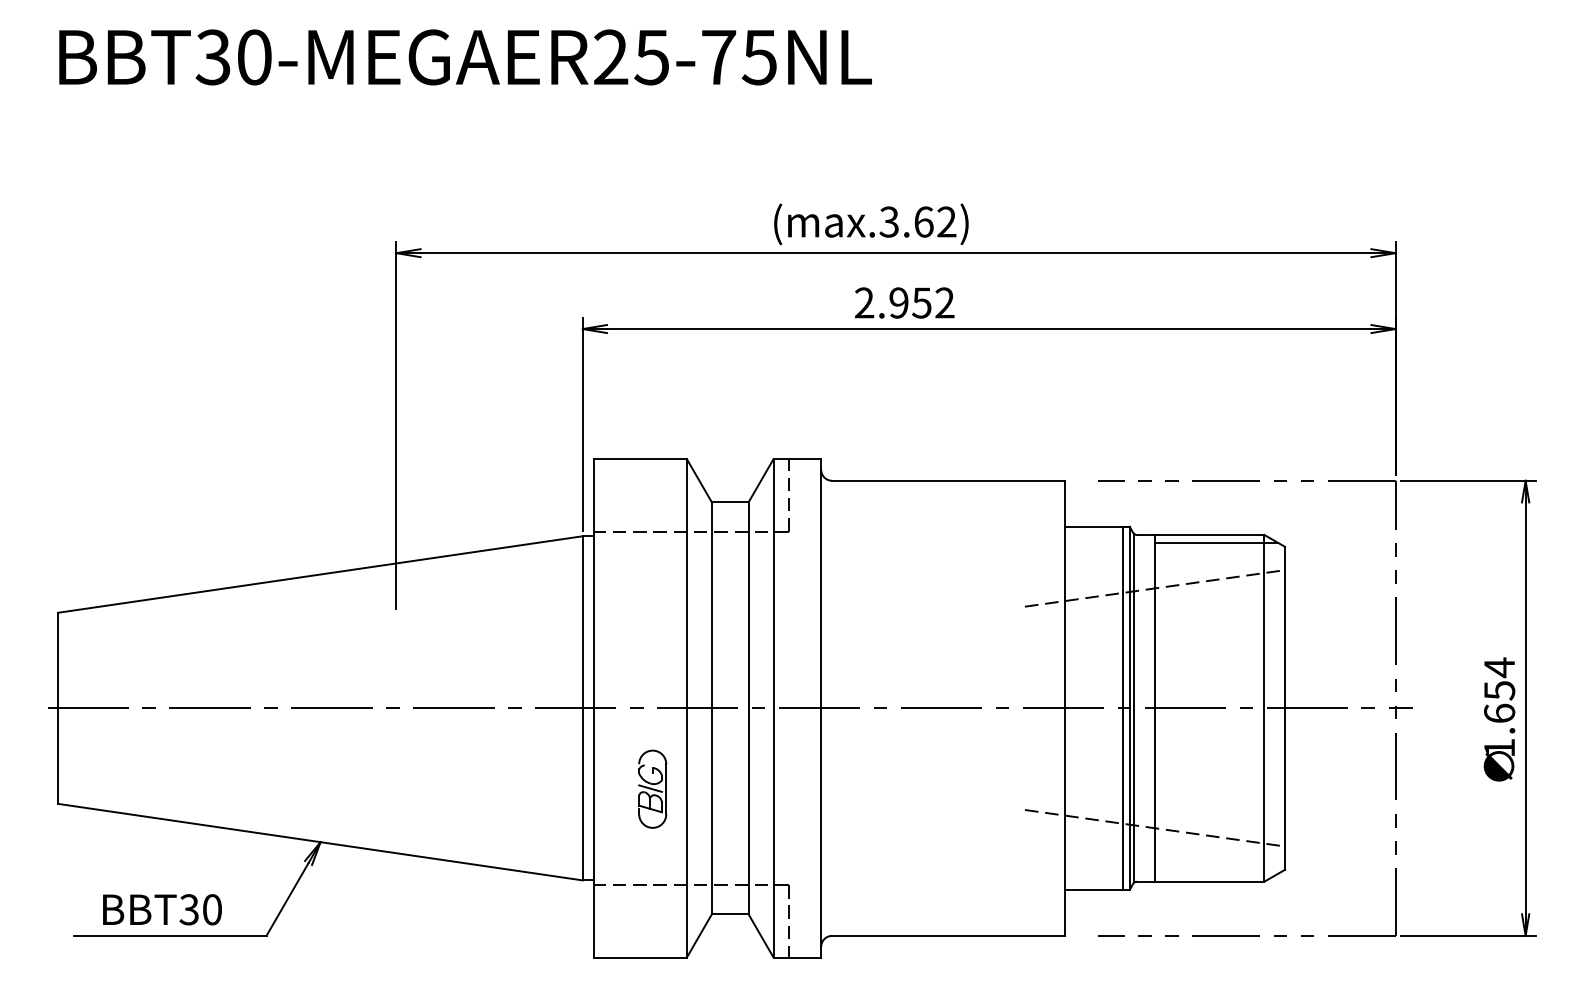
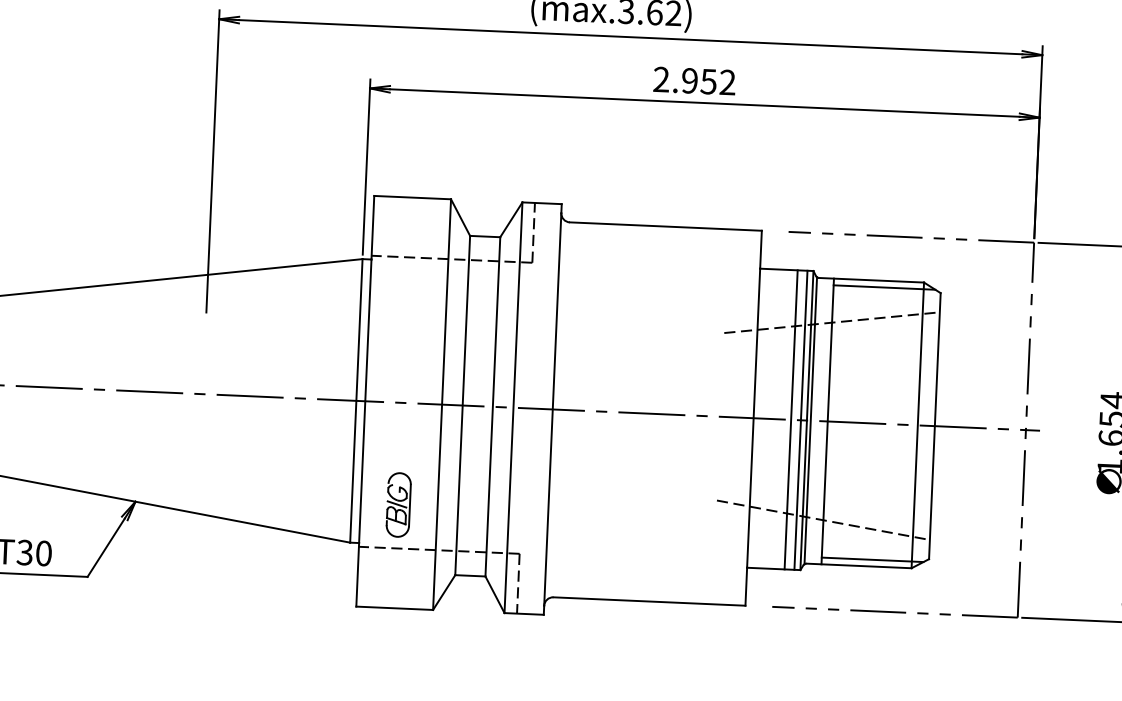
text: (904, 302) -> (694, 80), moved
line: (1110, 707) -> (791, 419), added
part: (652, 788) -> (398, 504), moved
line: (1216, 873) -> (872, 559), added

